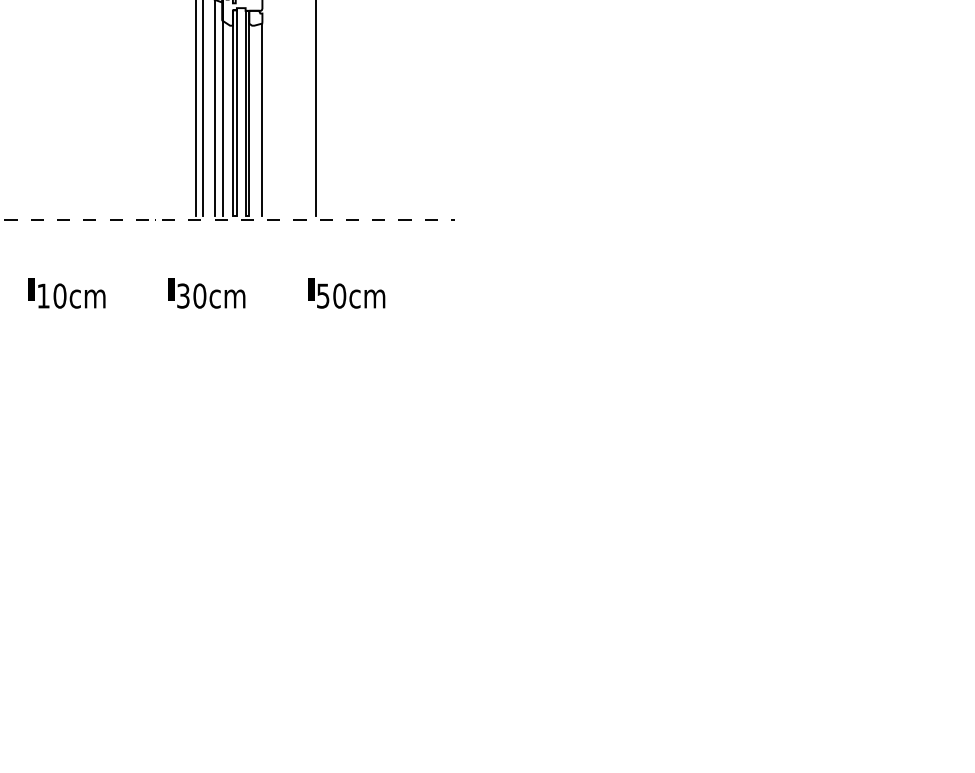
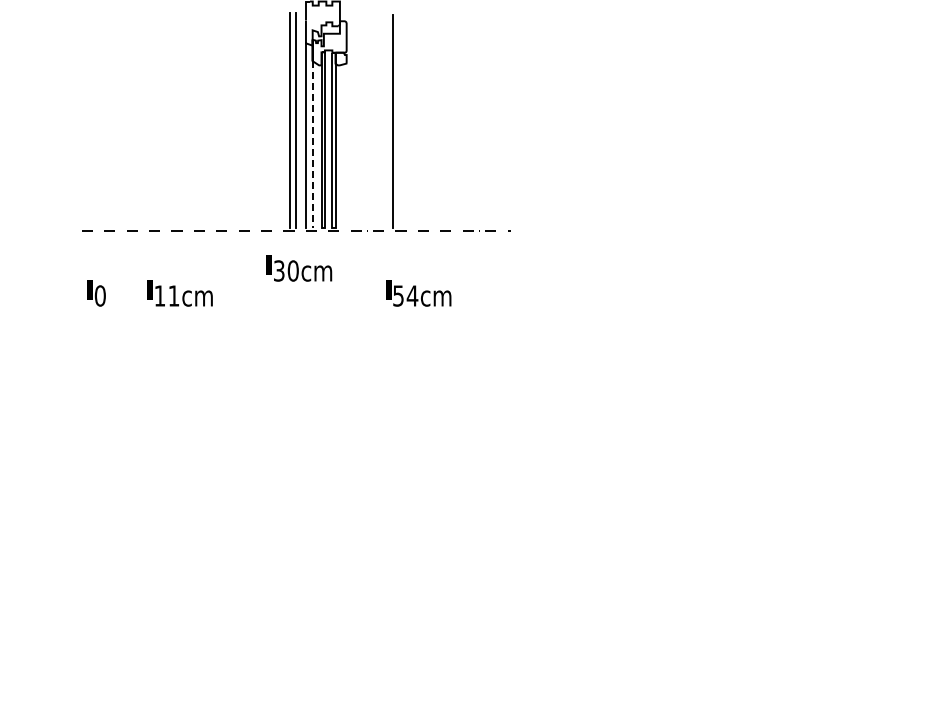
line: (222, 118) -> (312, 144), solid -> dashed
line: (262, 119) -> (346, 145), removed
text: (207, 293) -> (299, 268), moved
text: (59, 295) -> (173, 295), 10cm -> 11cm
text: (339, 295) -> (412, 295), 50cm -> 54cm

